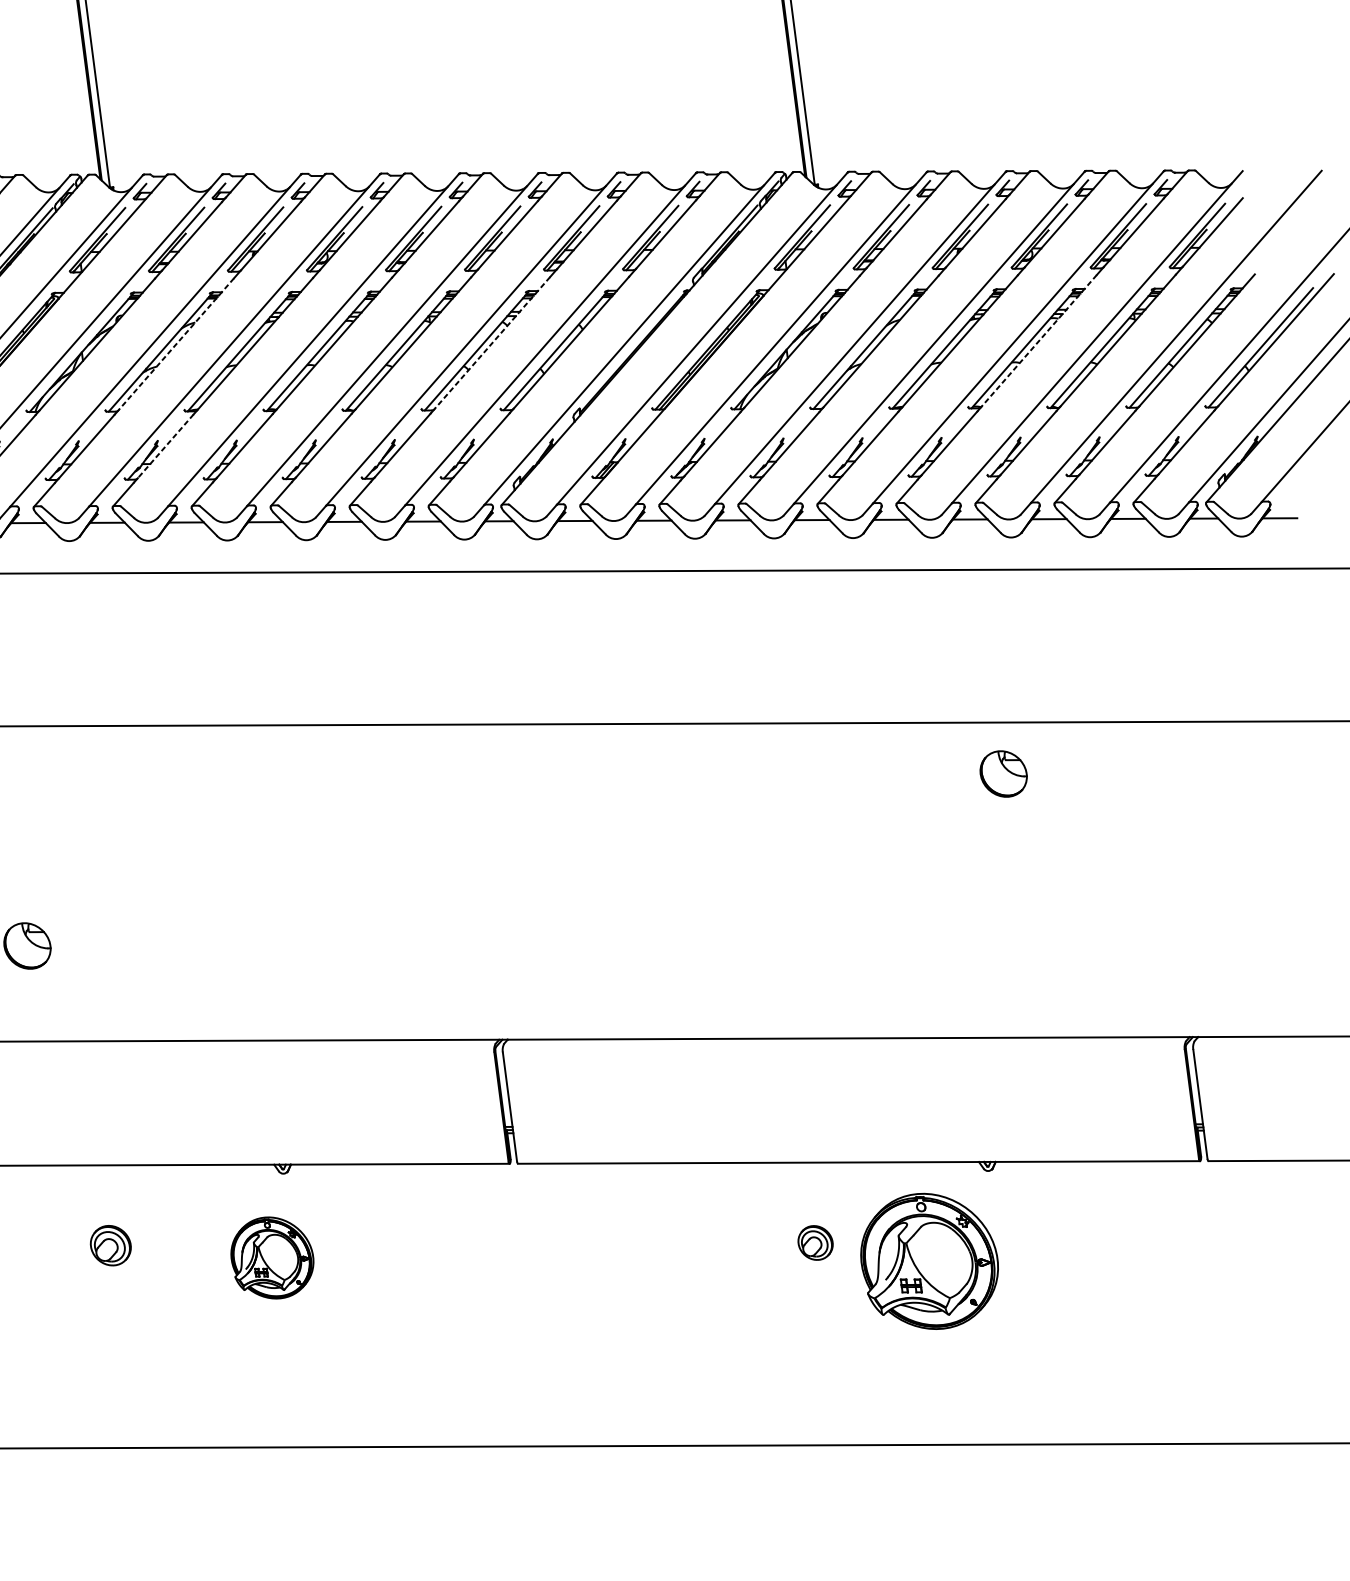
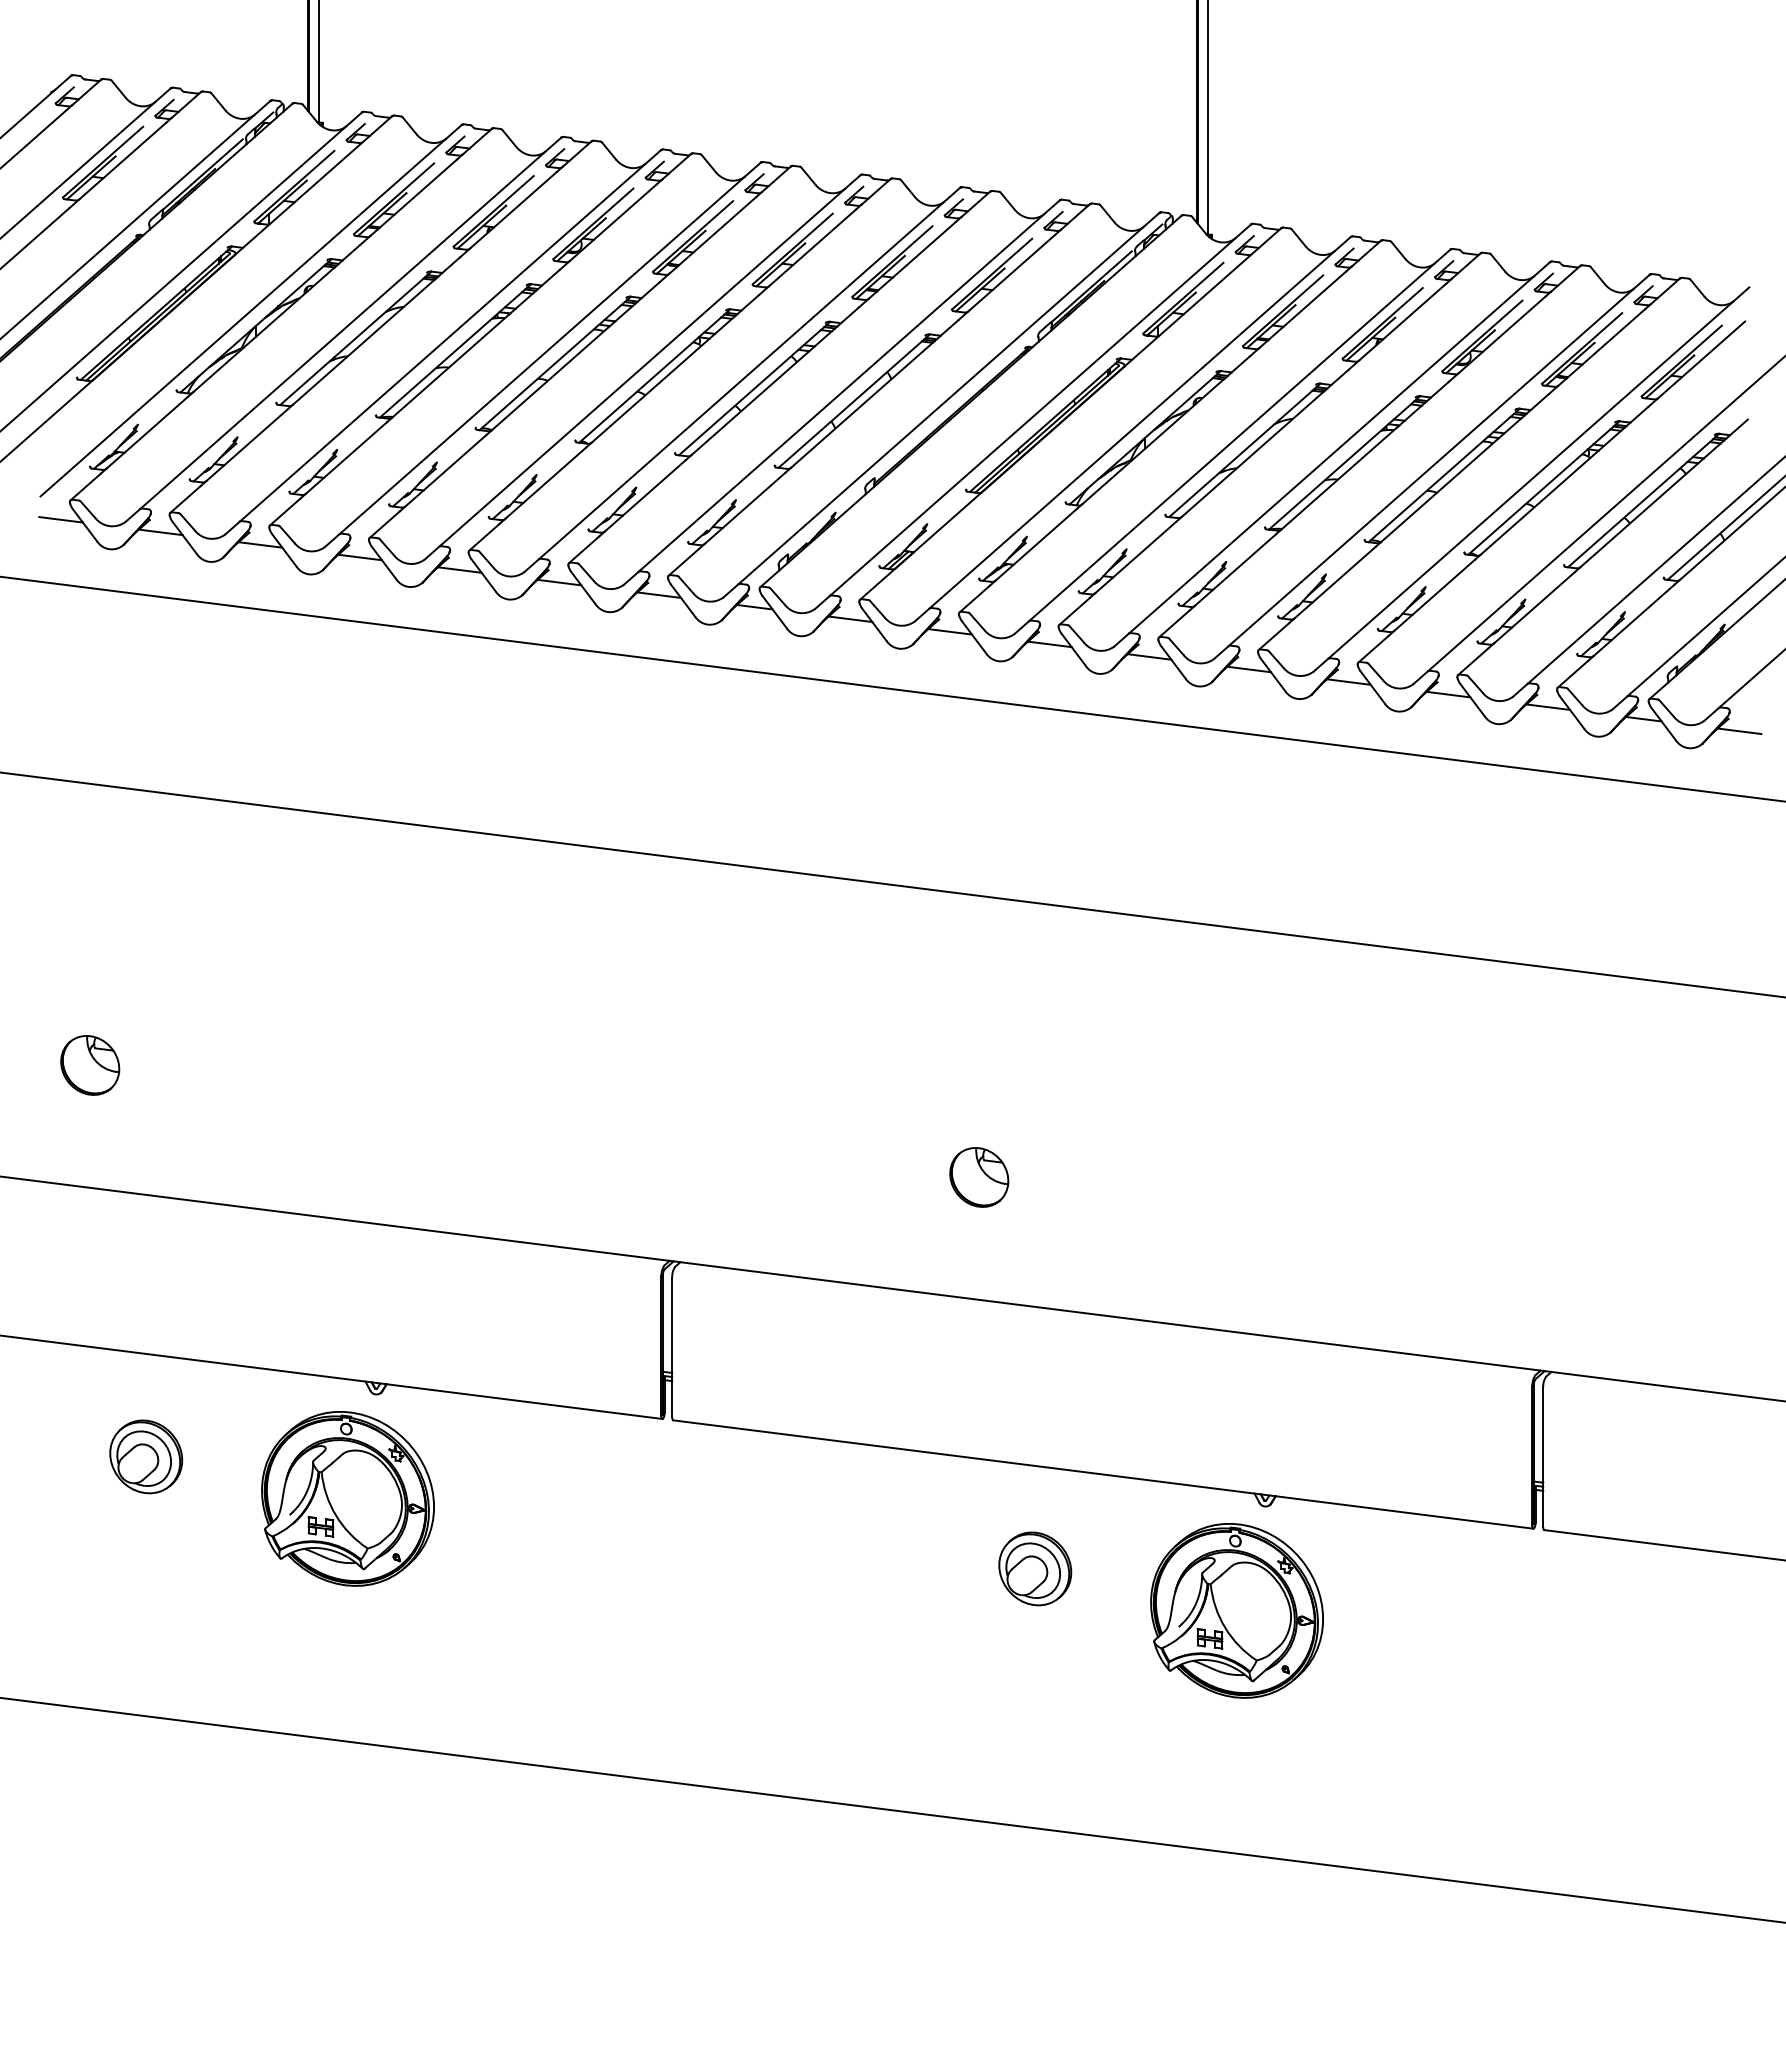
line: (1038, 341) -> (1464, 468), dashed -> solid
line: (491, 343) -> (774, 381), dashed -> solid
line: (176, 344) -> (376, 331), dashed -> solid
line: (165, 445) -> (346, 457), dashed -> solid
part: (1003, 774) -> (979, 1177), moved
part: (815, 1242) -> (1035, 1568), size x1.67
part: (110, 1245) -> (146, 1456), size x1.43
part: (271, 1257) -> (347, 1498), size x1.67
part: (929, 1261) -> (1236, 1610), moved

